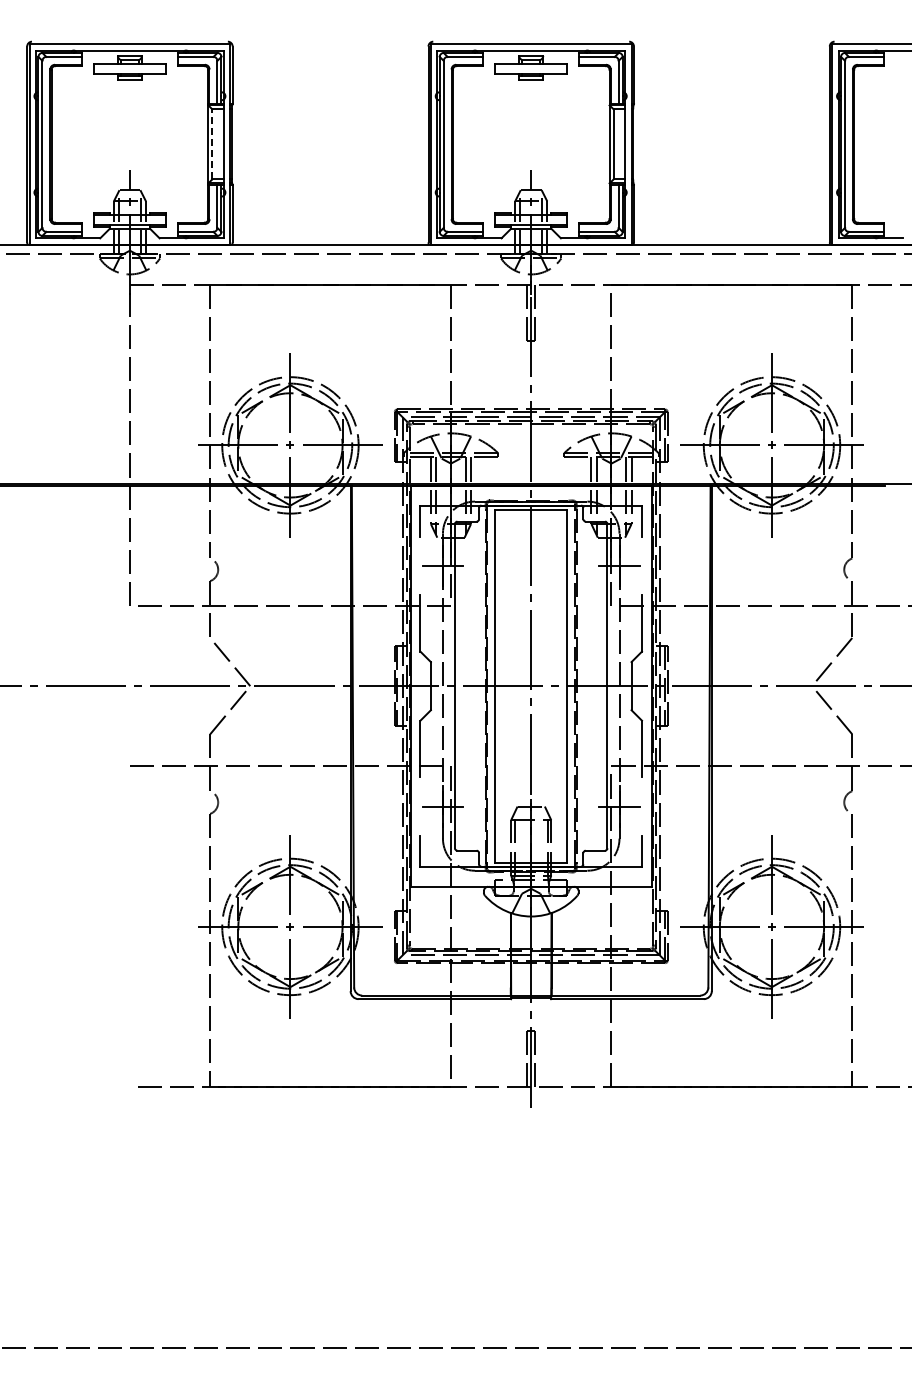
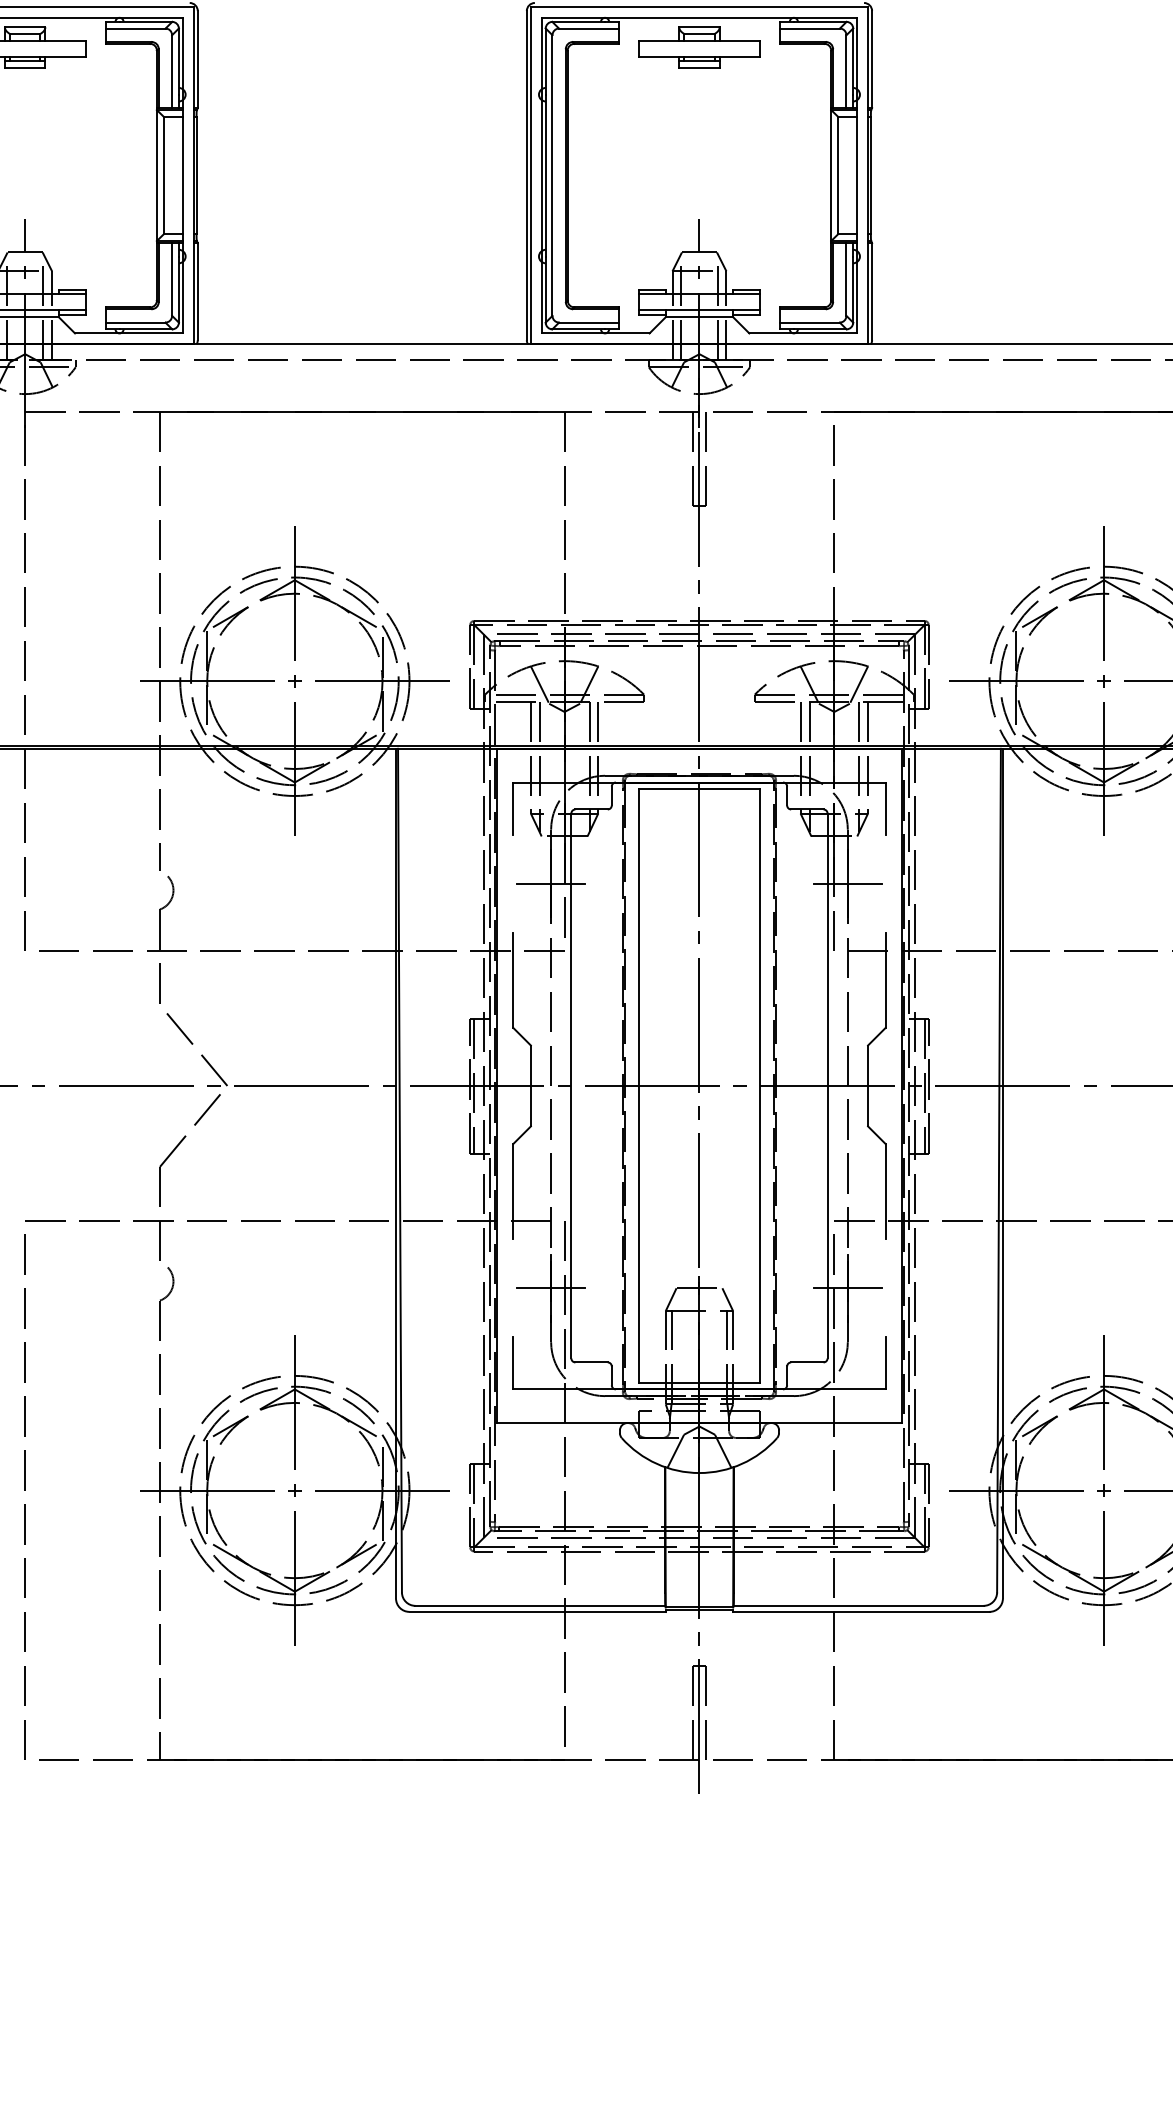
line: (212, 143) -> (163, 174), dashed -> solid
line: (129, 926) -> (24, 1489), added

